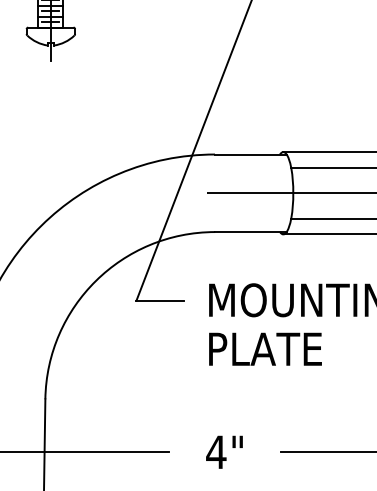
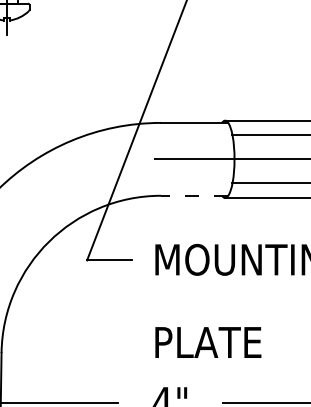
line: (250, 232) -> (194, 196), solid -> dashed
text: (265, 348) -> (208, 341), moved

